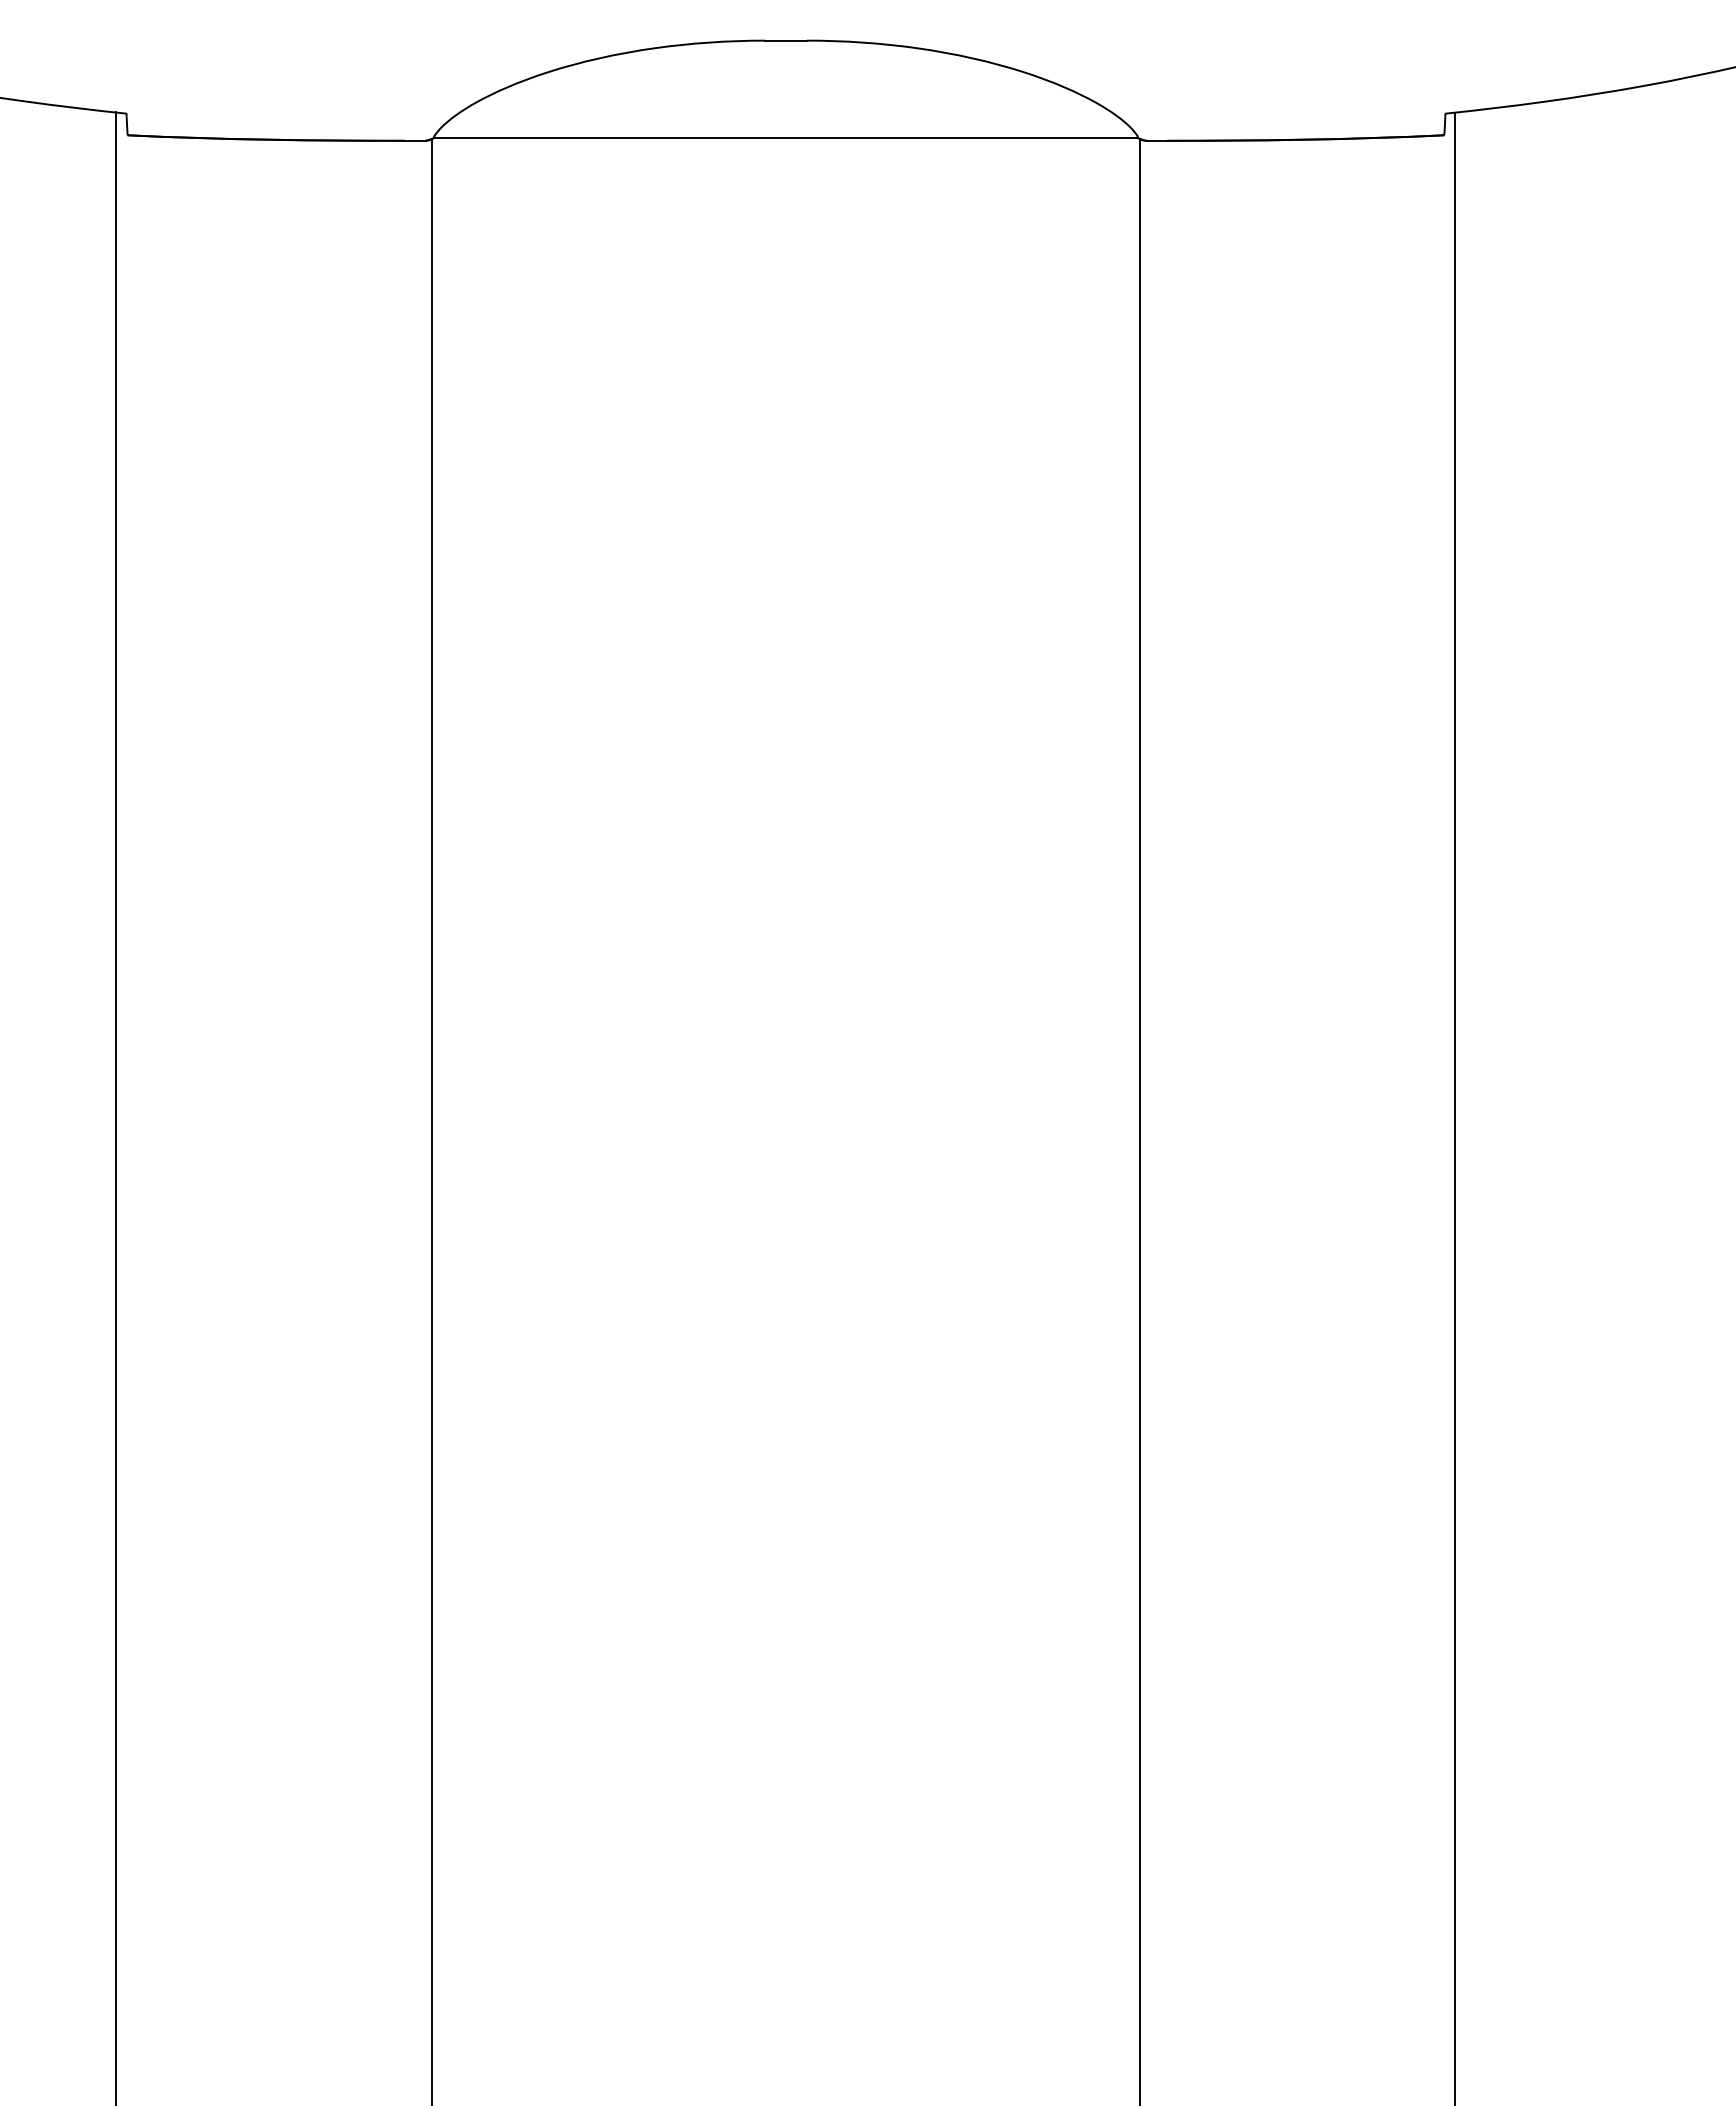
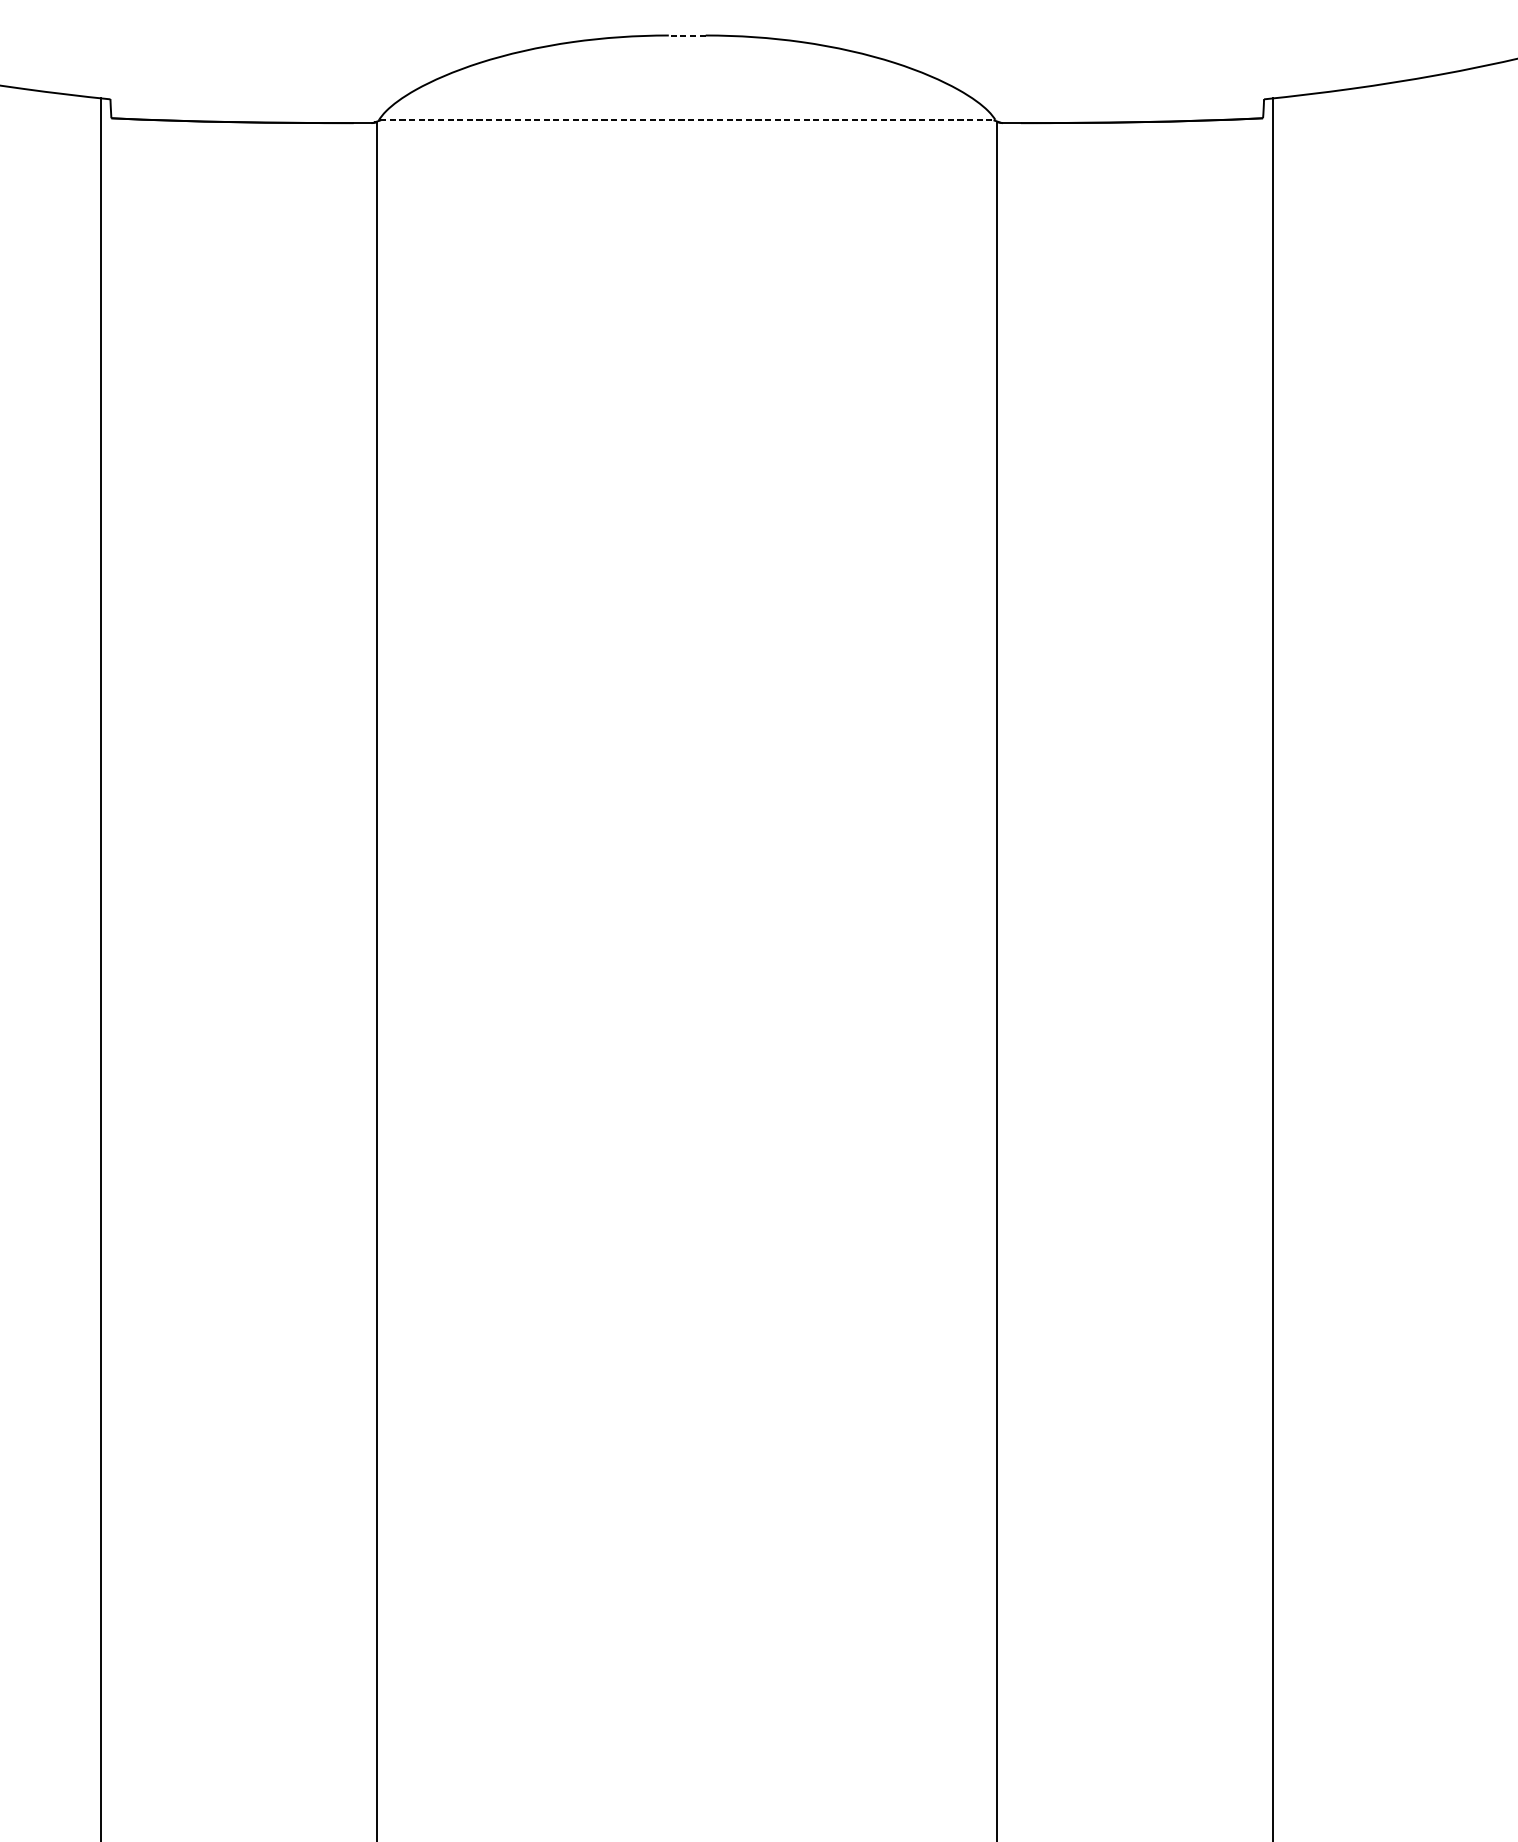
line: (785, 40) -> (686, 35), solid -> dashed
line: (786, 137) -> (687, 120), solid -> dashed

